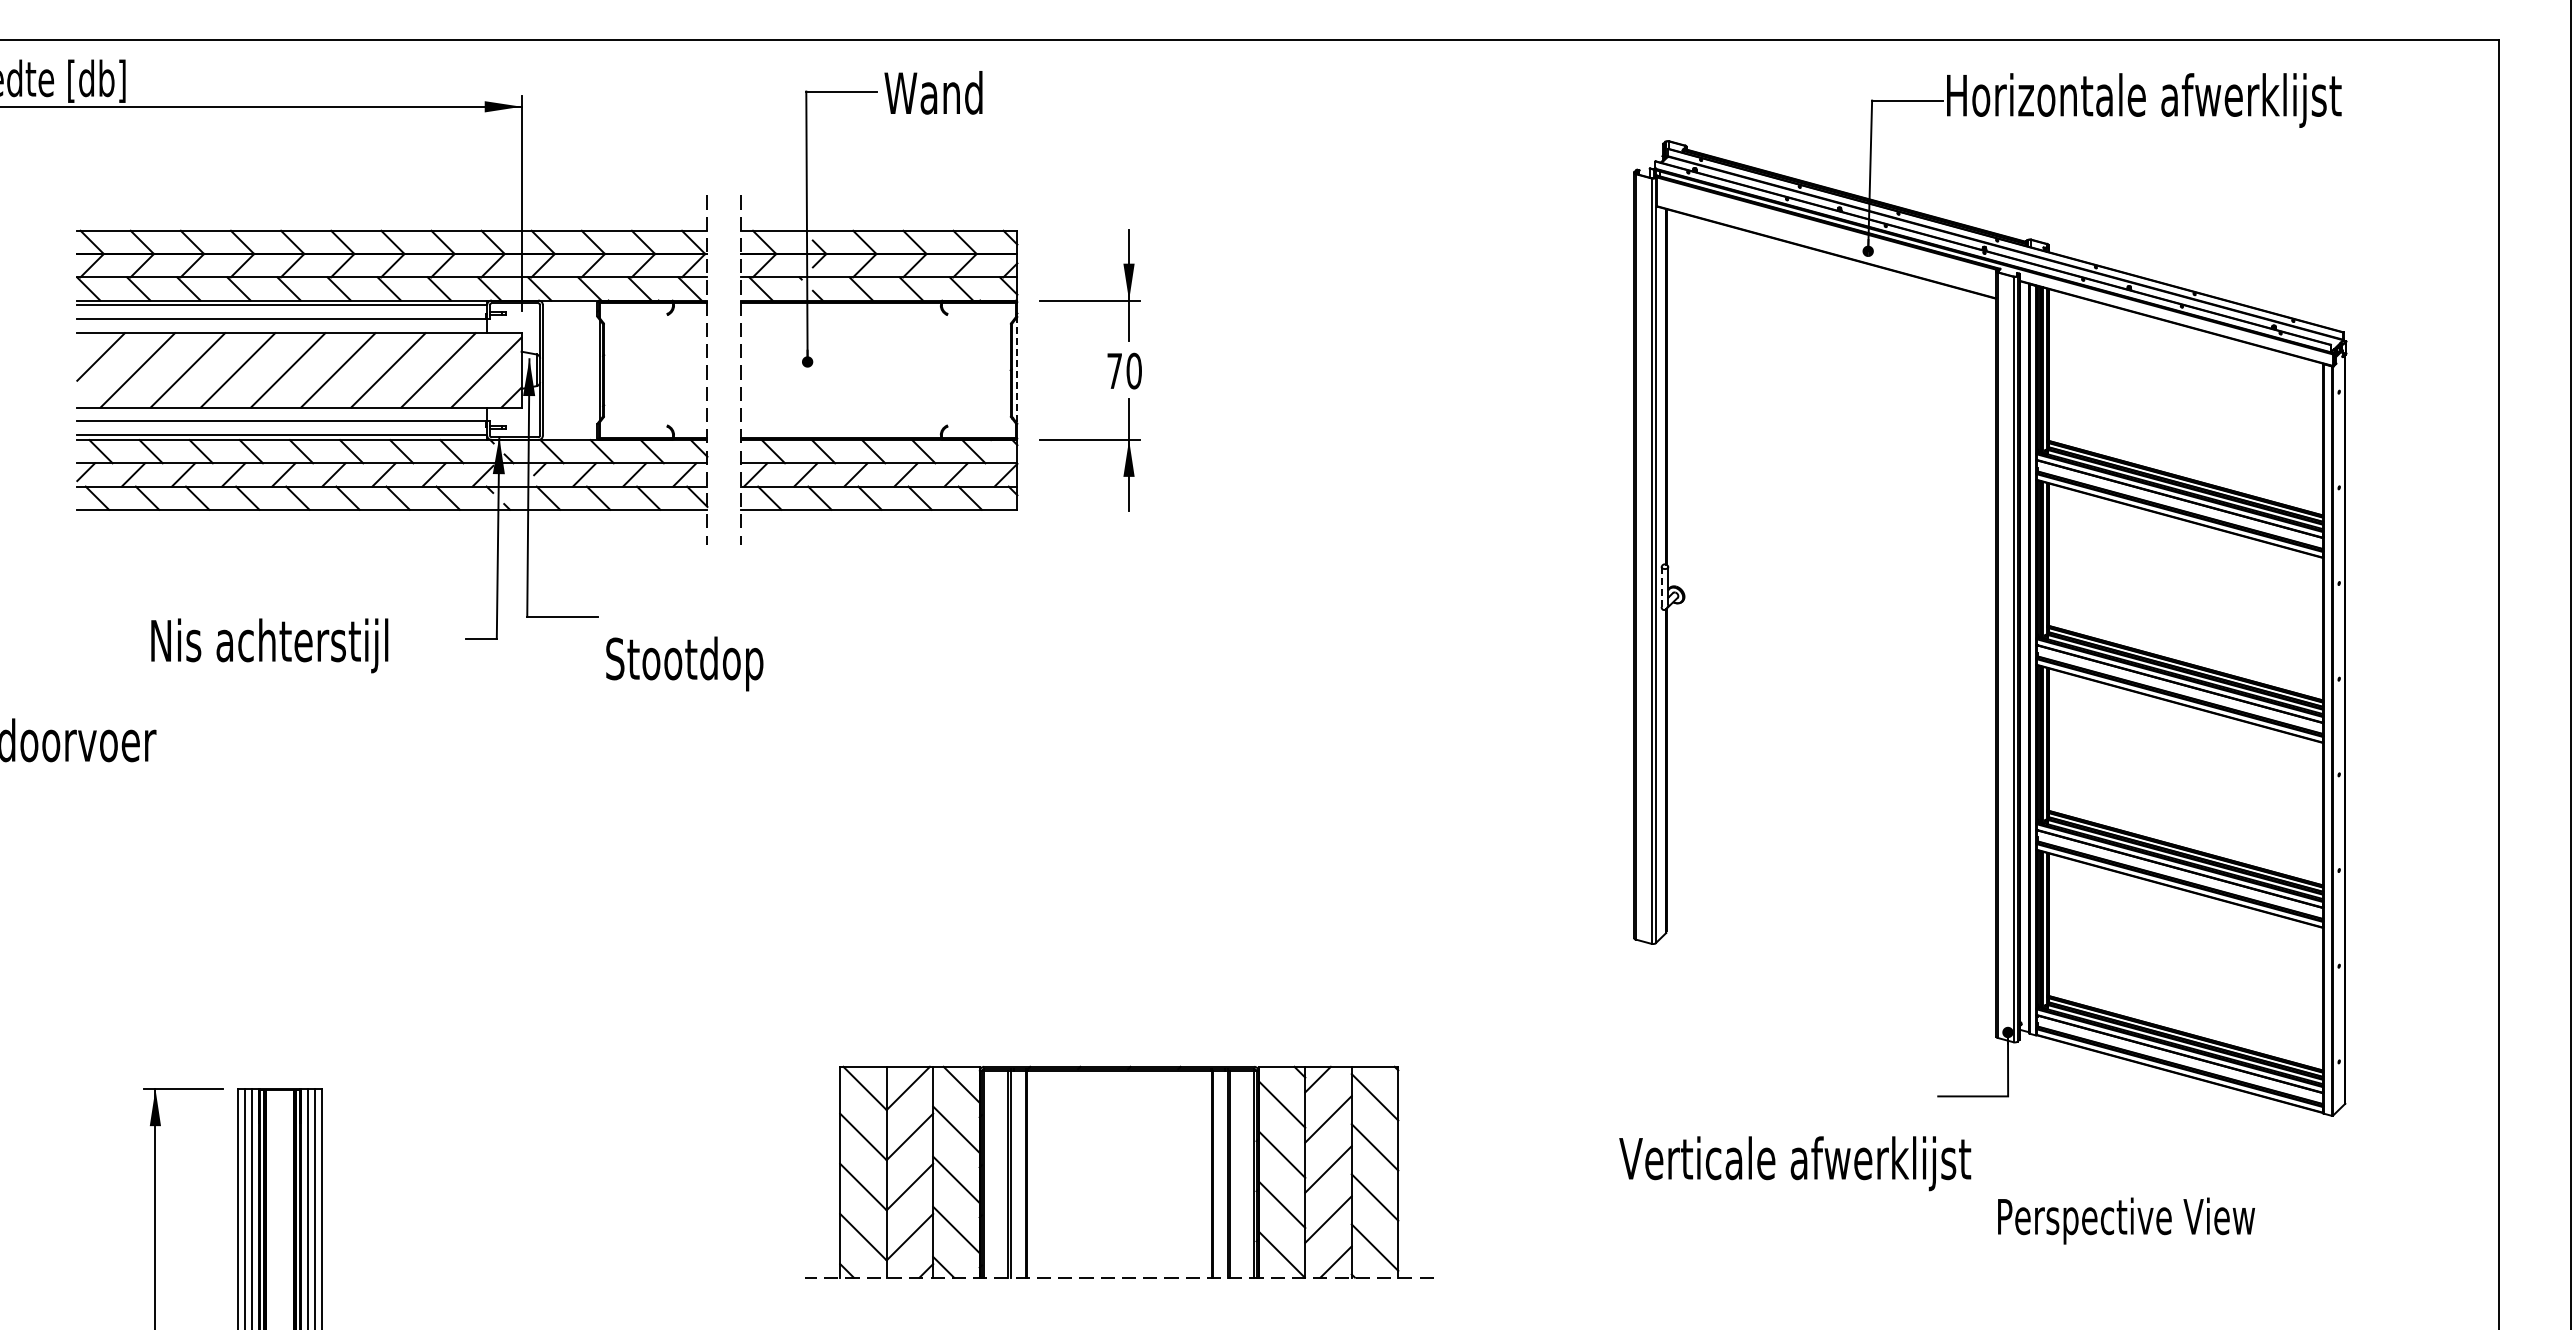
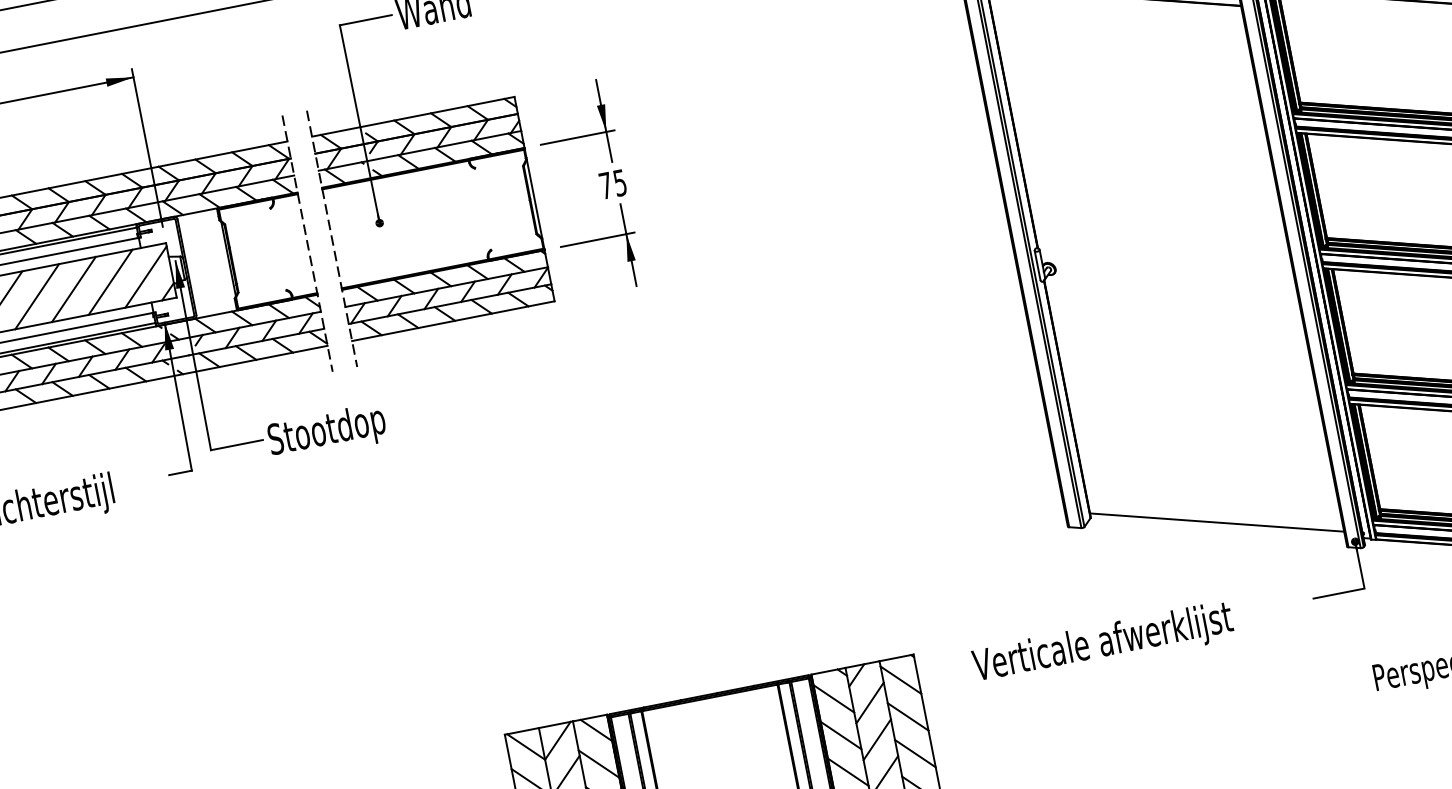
line: (1017, 370) -> (534, 199), dashed -> solid
text: (1133, 370) -> (619, 182), 70 -> 75
line: (1661, 587) -> (1037, 265), dashed -> solid
text: (684, 663) -> (327, 432), moved
line: (1831, 971) -> (1217, 522), added
text: (1795, 1163) -> (1103, 644), moved

